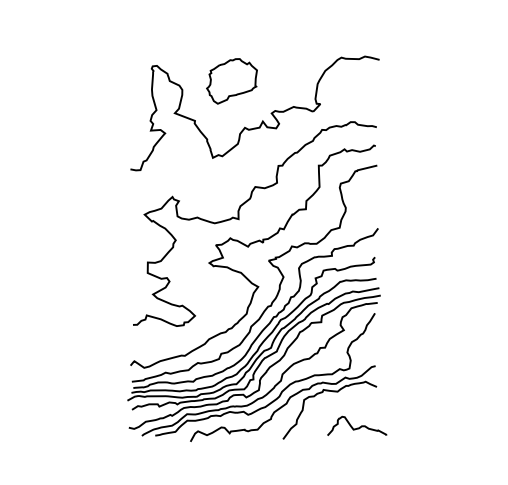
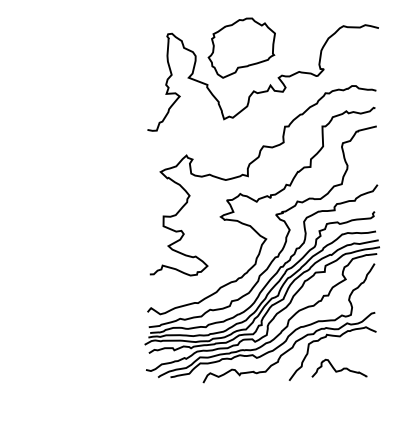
part: (231, 81) -> (241, 48), size x1.43
curve: (357, 427) -> (339, 369), moved

